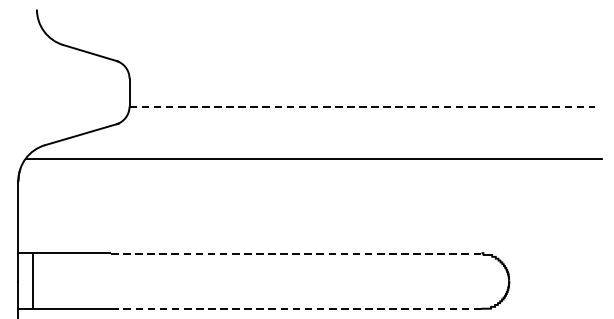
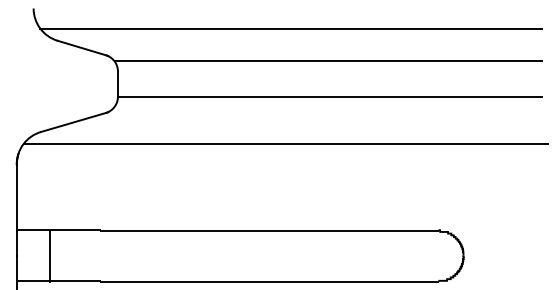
line: (319, 31) -> (290, 28), added
line: (359, 67) -> (327, 61), added
line: (361, 106) -> (329, 96), dashed -> solid
line: (296, 253) -> (269, 230), dashed -> solid
line: (33, 280) -> (50, 255), moved
line: (296, 309) -> (269, 281), dashed -> solid

